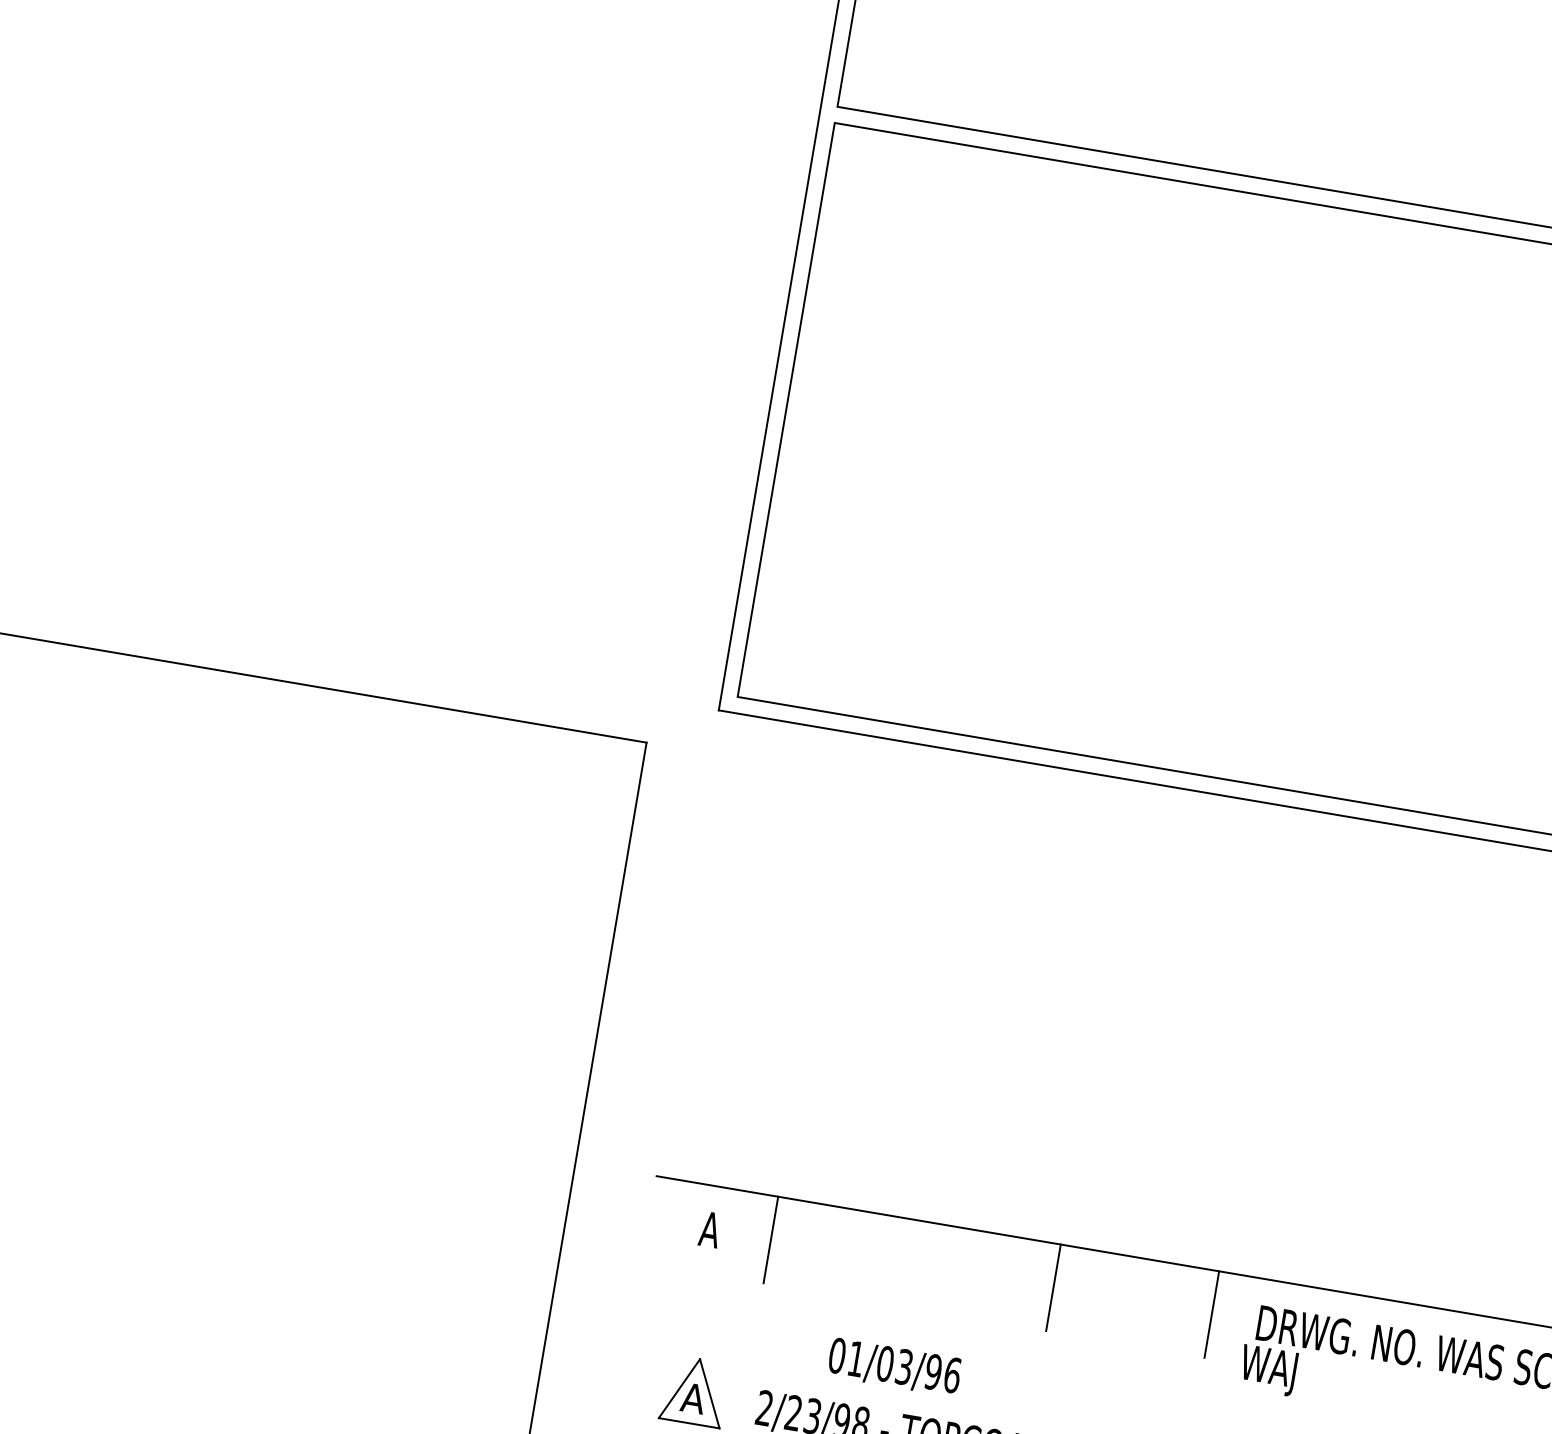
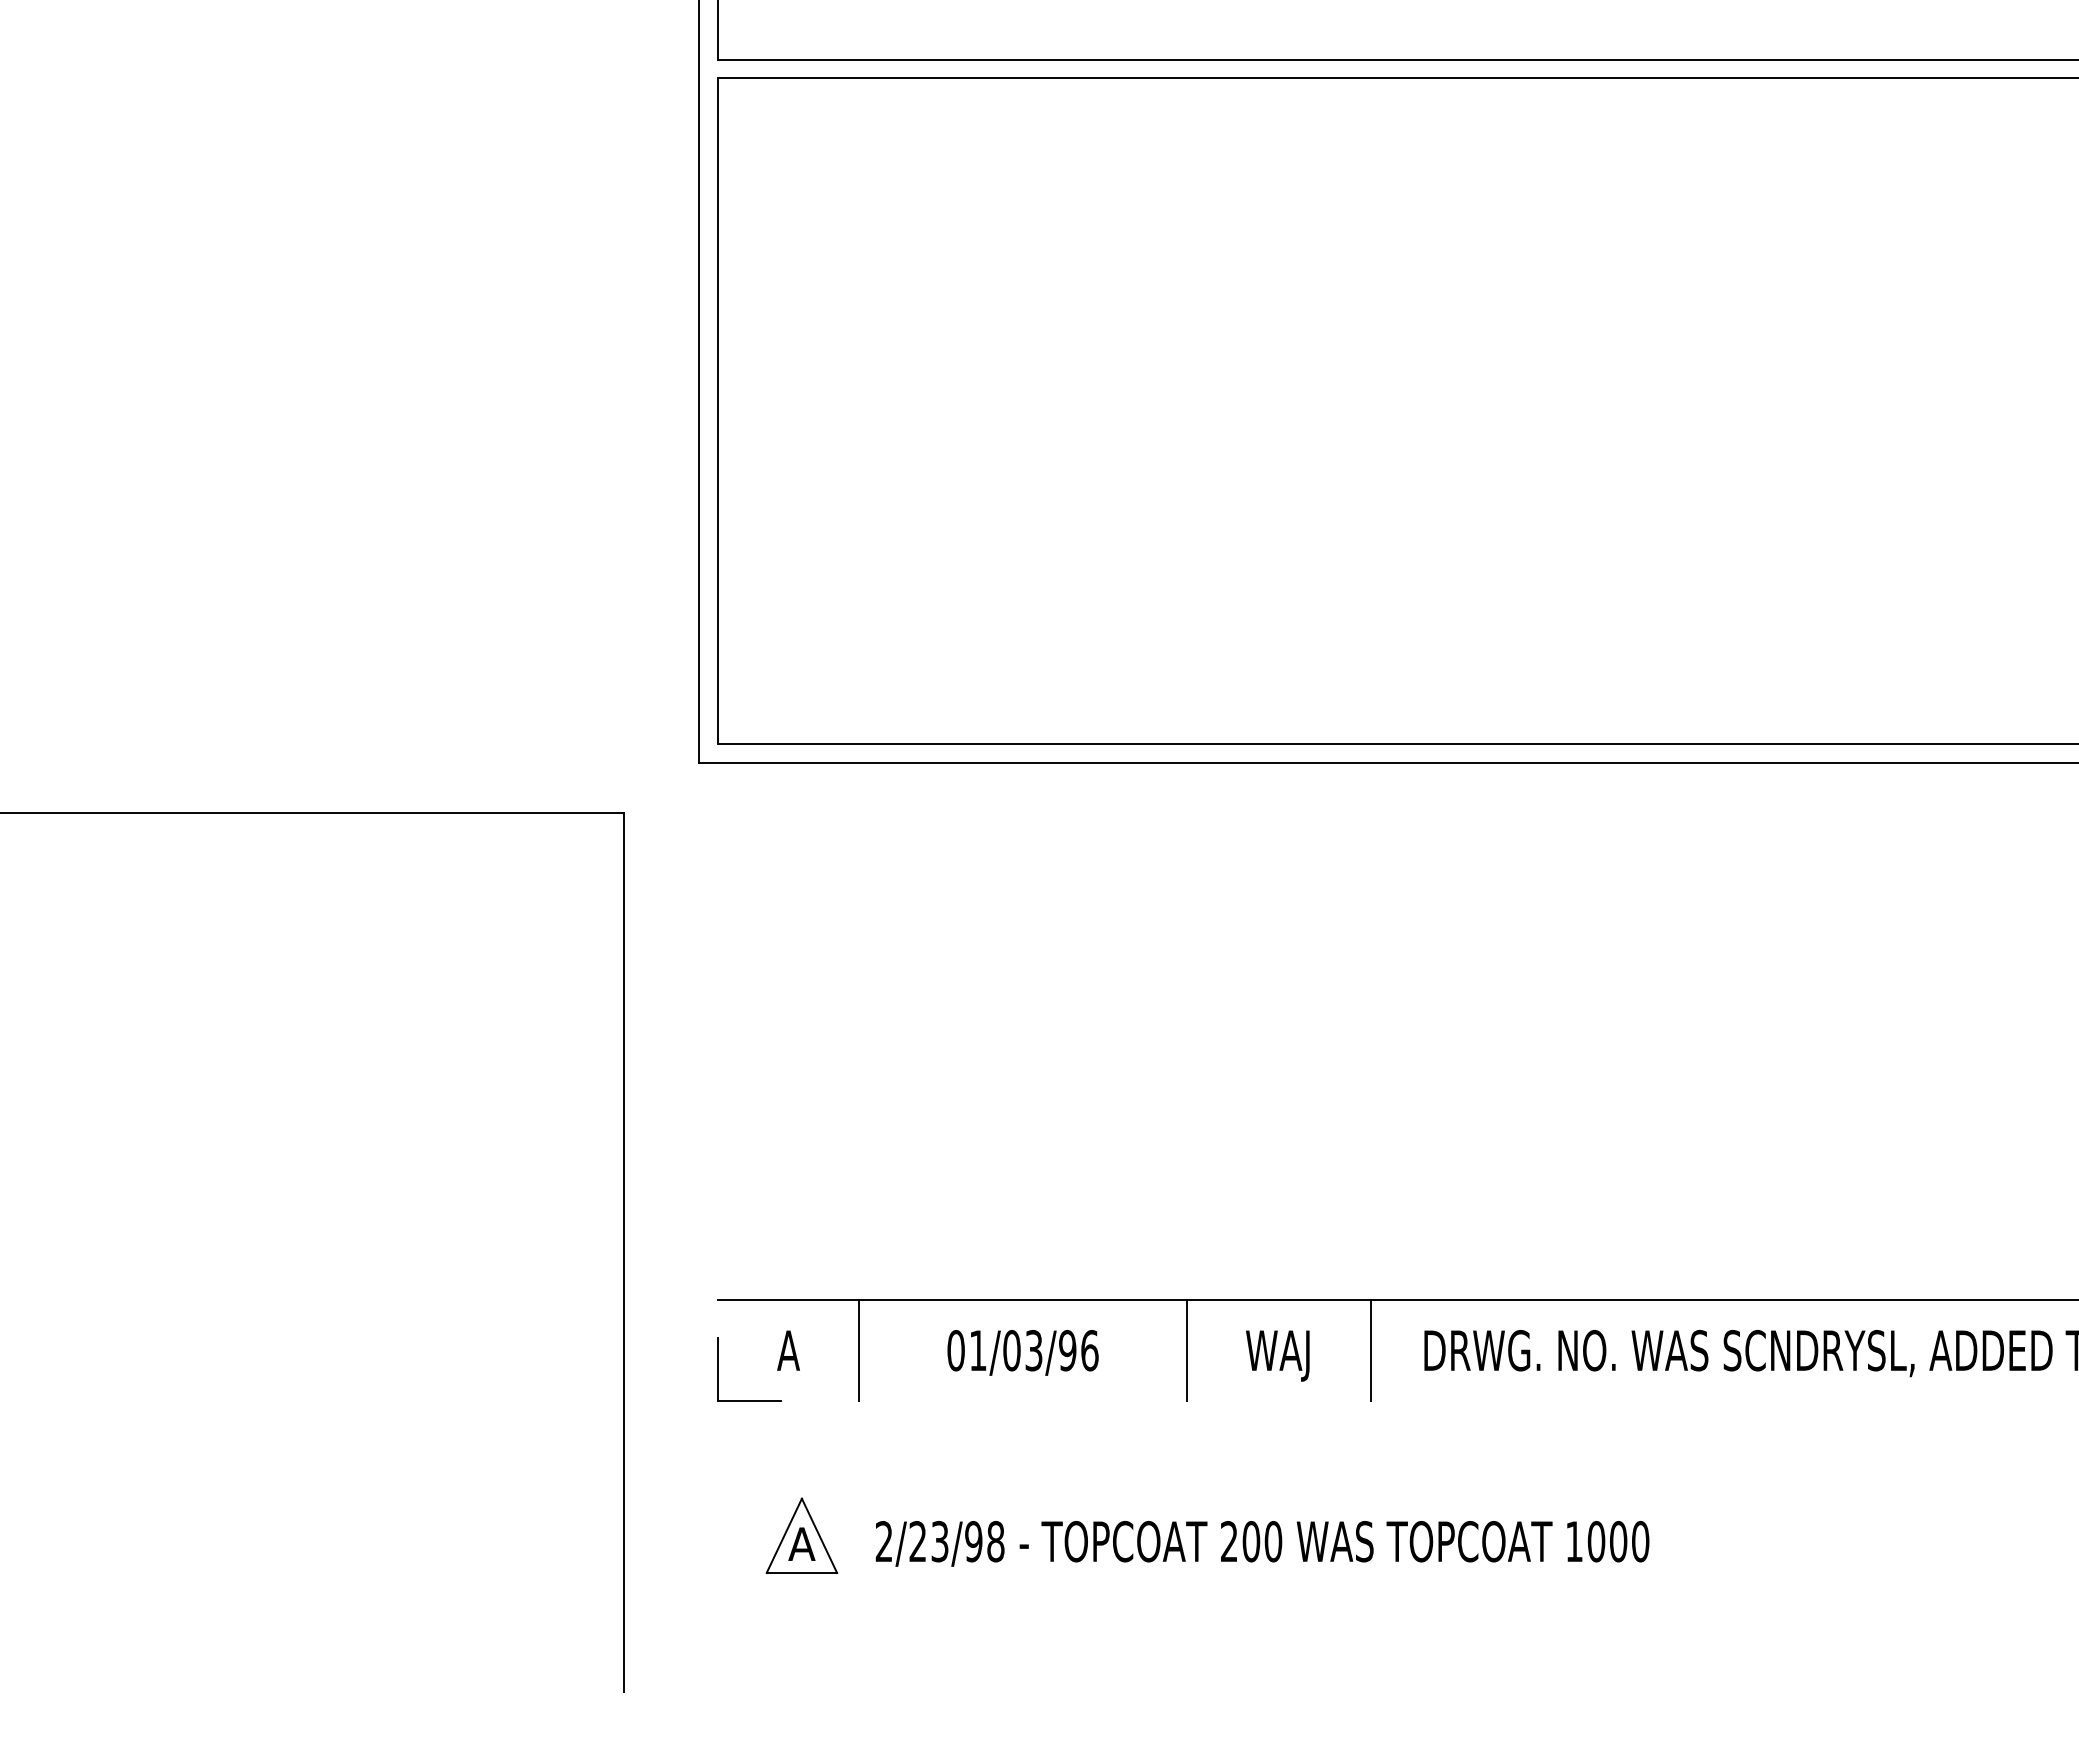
part: (646, 1235) -> (718, 1369), added
text: (894, 1367) -> (1022, 1352), moved
text: (1267, 1369) -> (1277, 1355), moved

